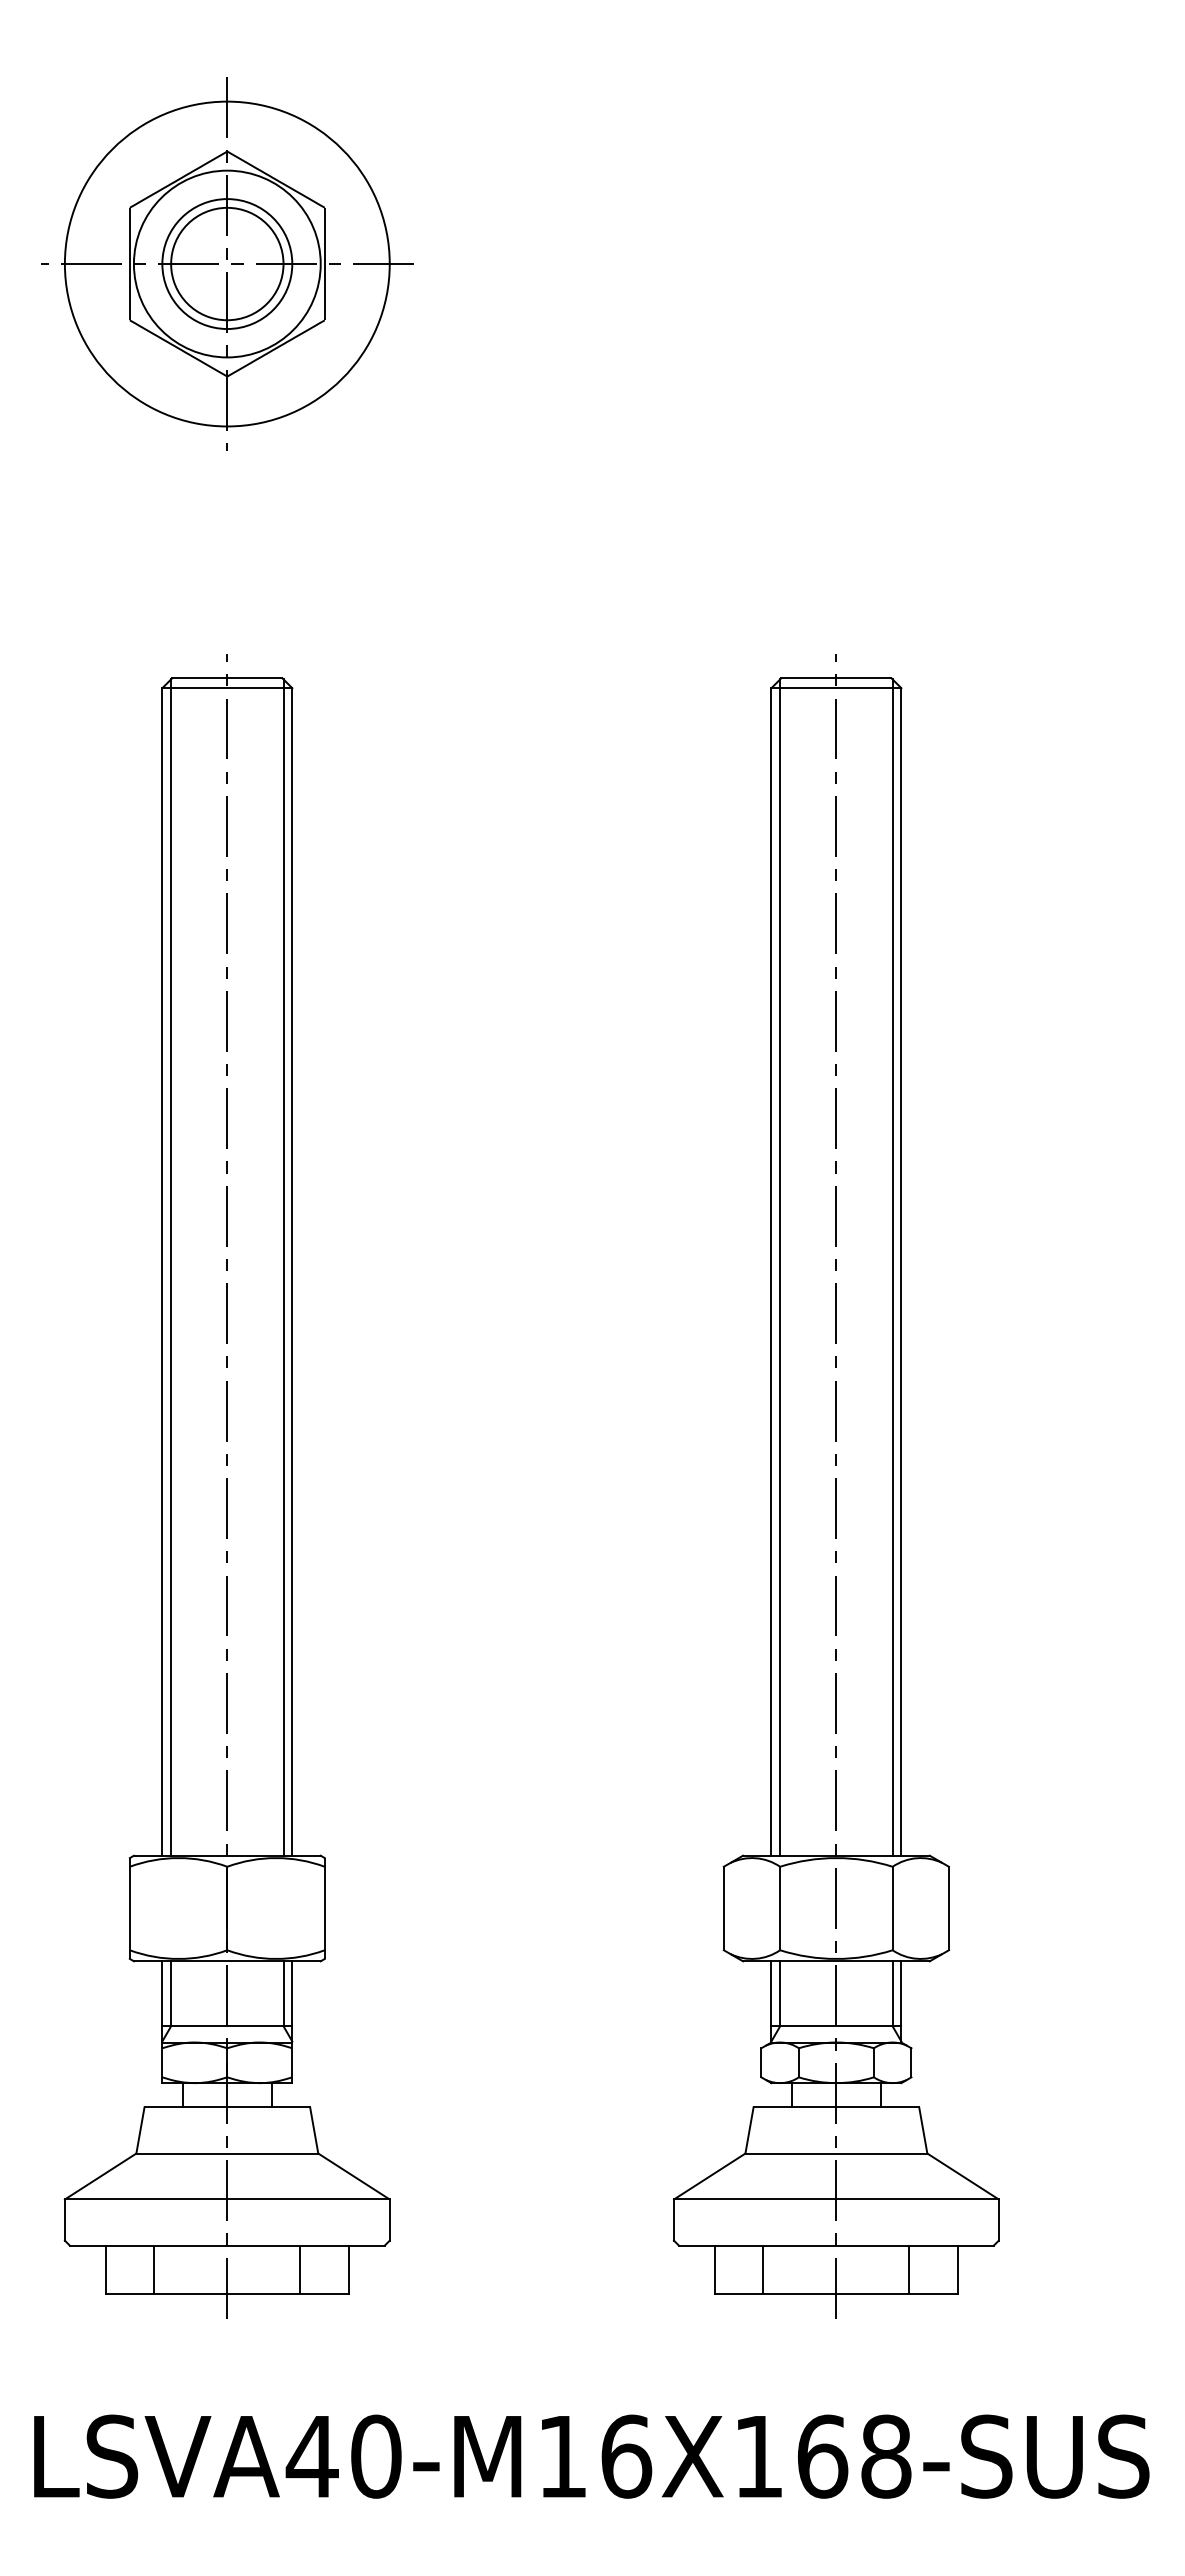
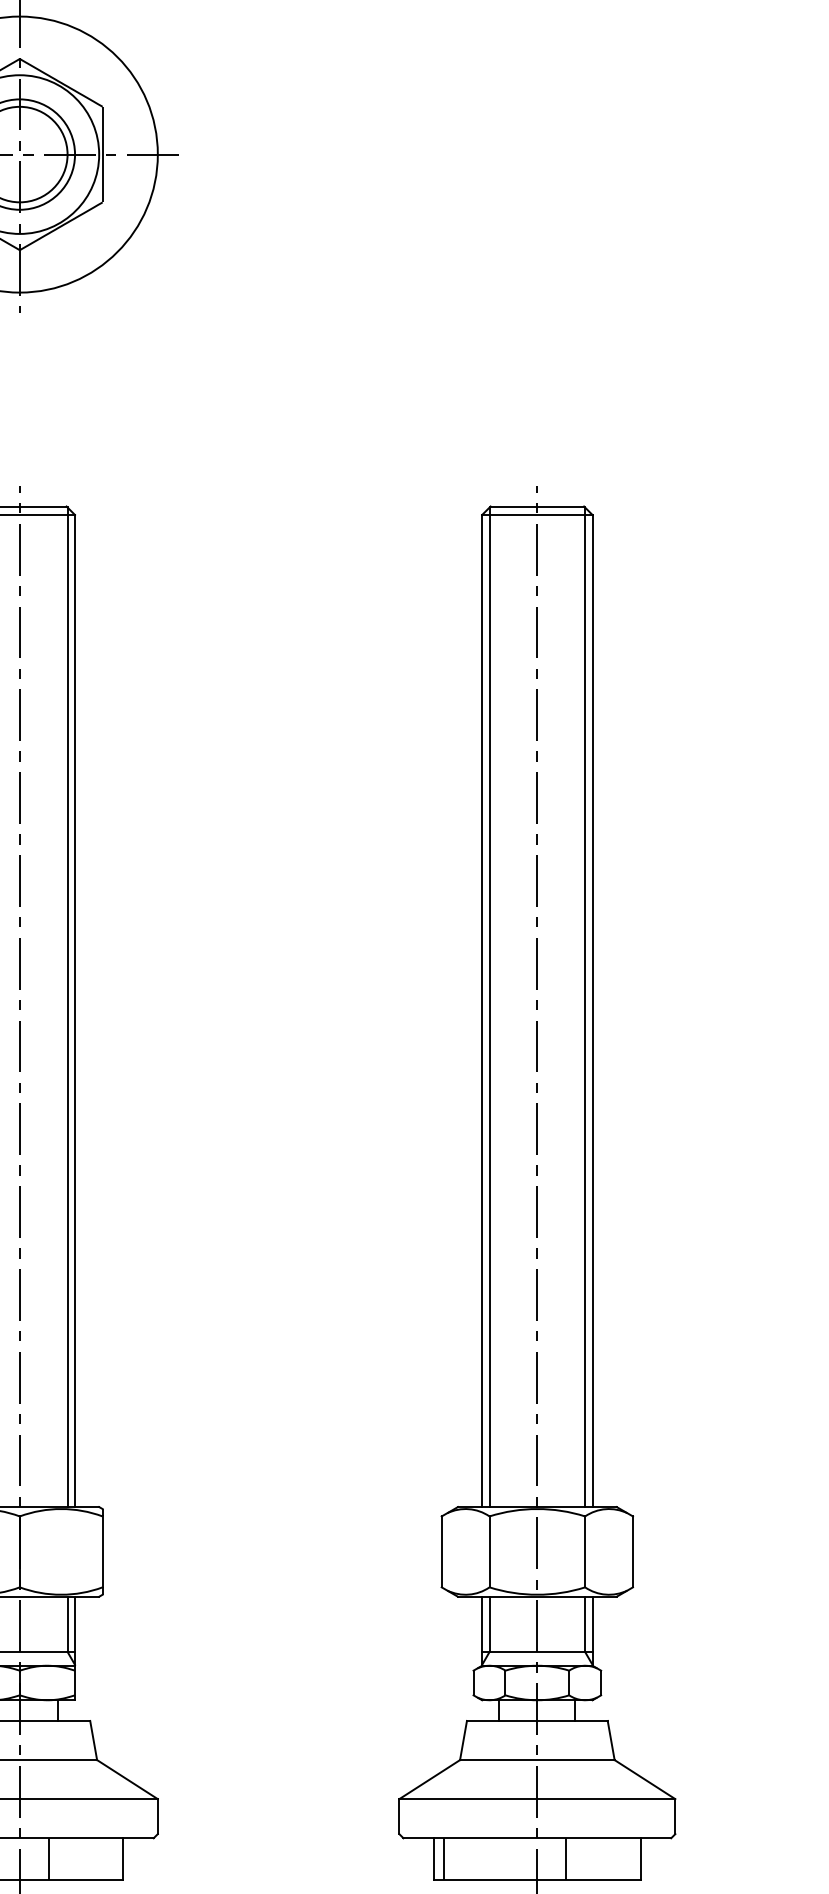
line: (300, 2269) -> (48, 1858), moved
line: (763, 2269) -> (443, 1858), moved
line: (909, 2269) -> (566, 1858), moved

